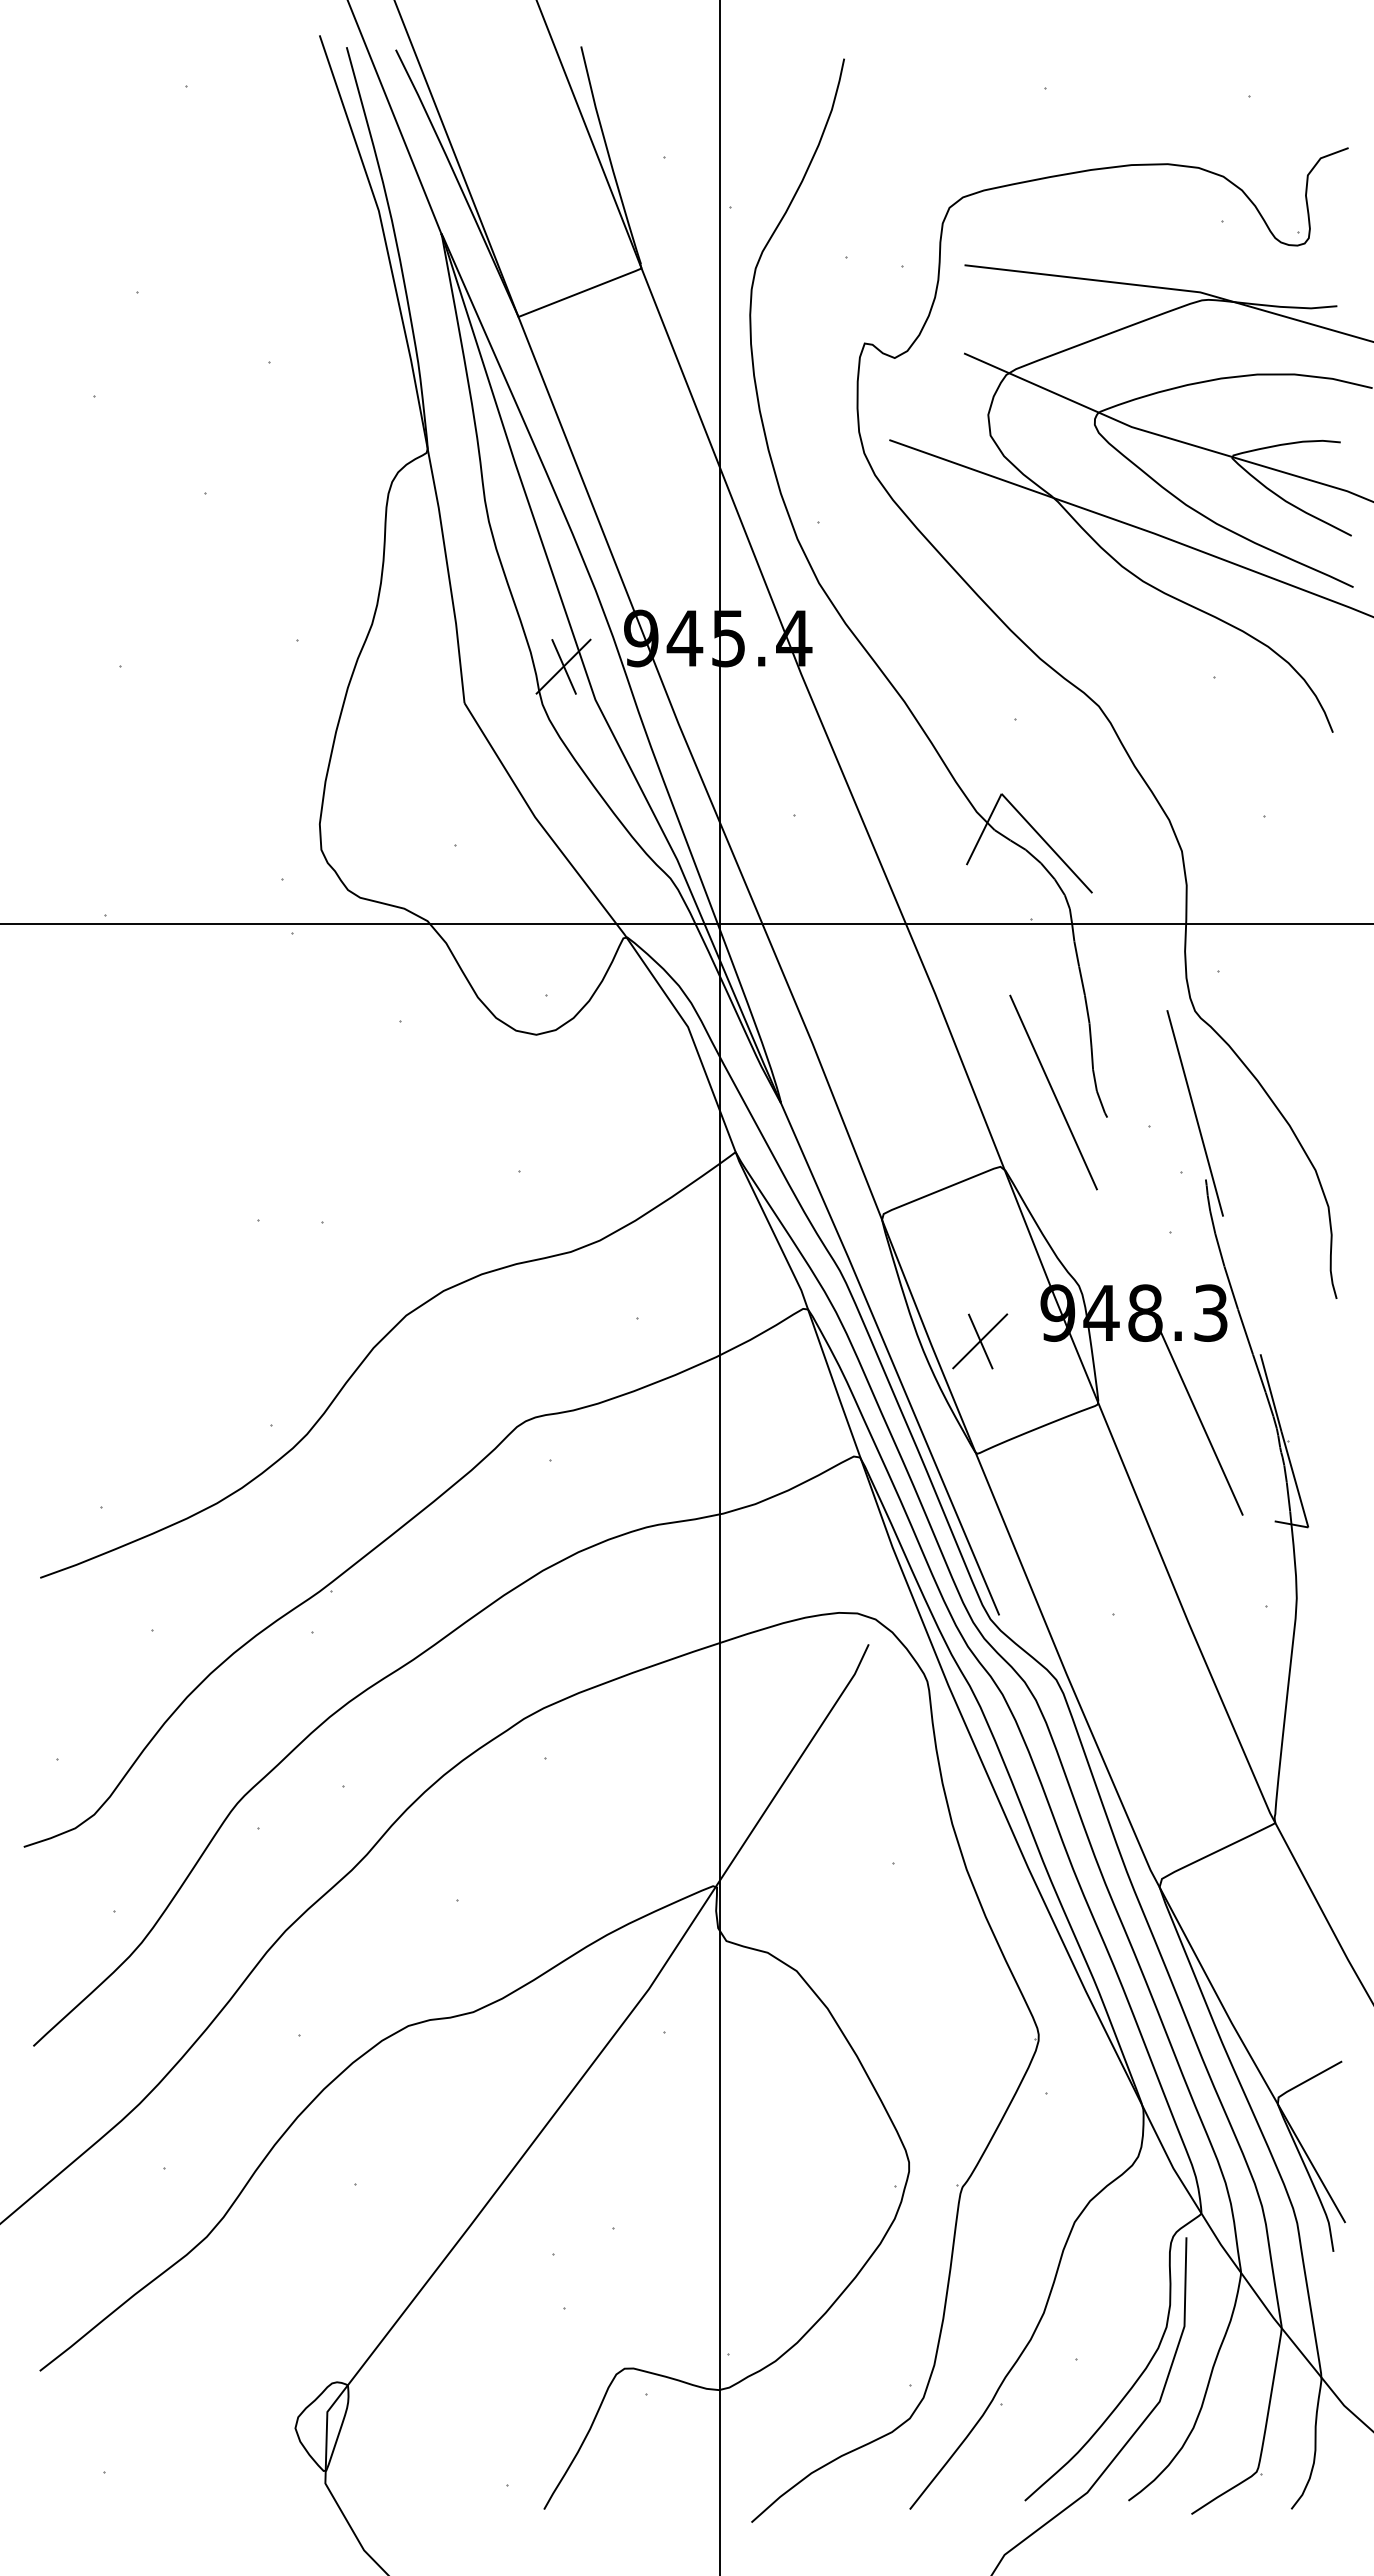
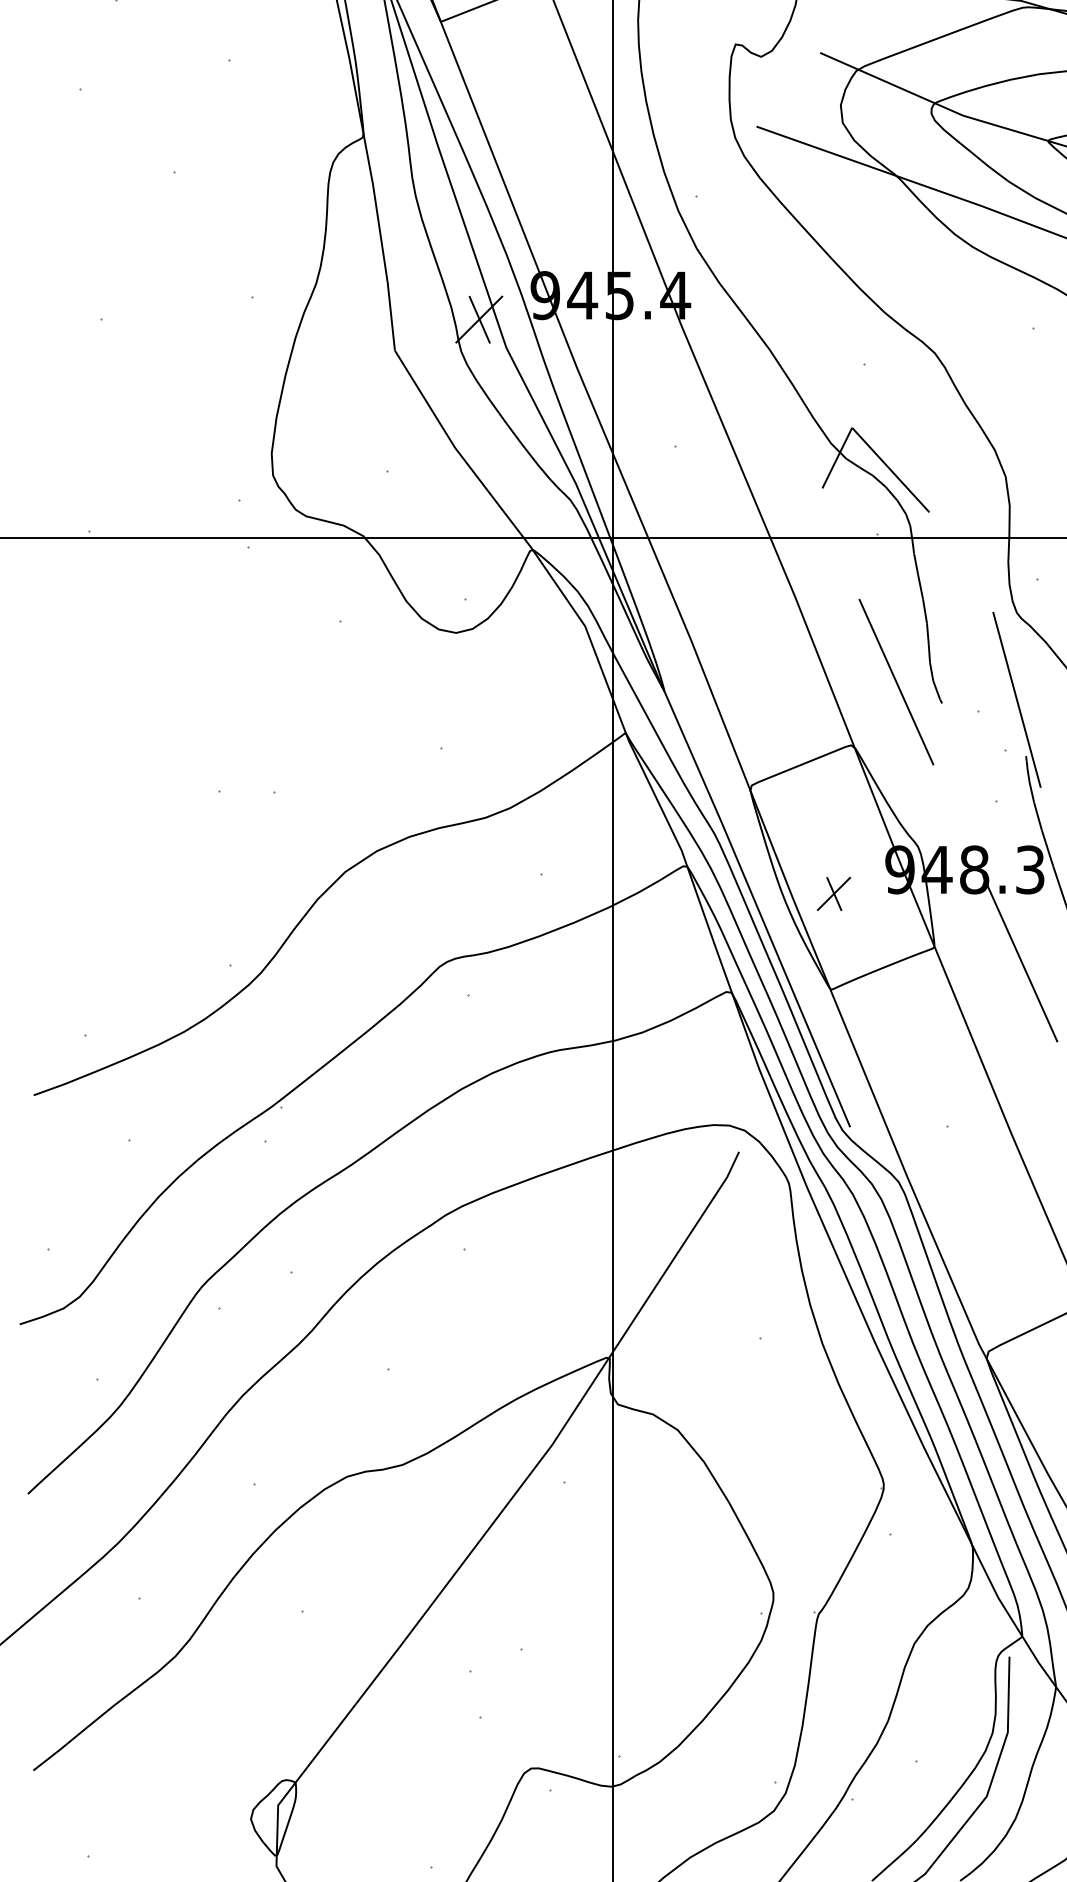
part: (980, 1341) -> (834, 894), size x0.7

